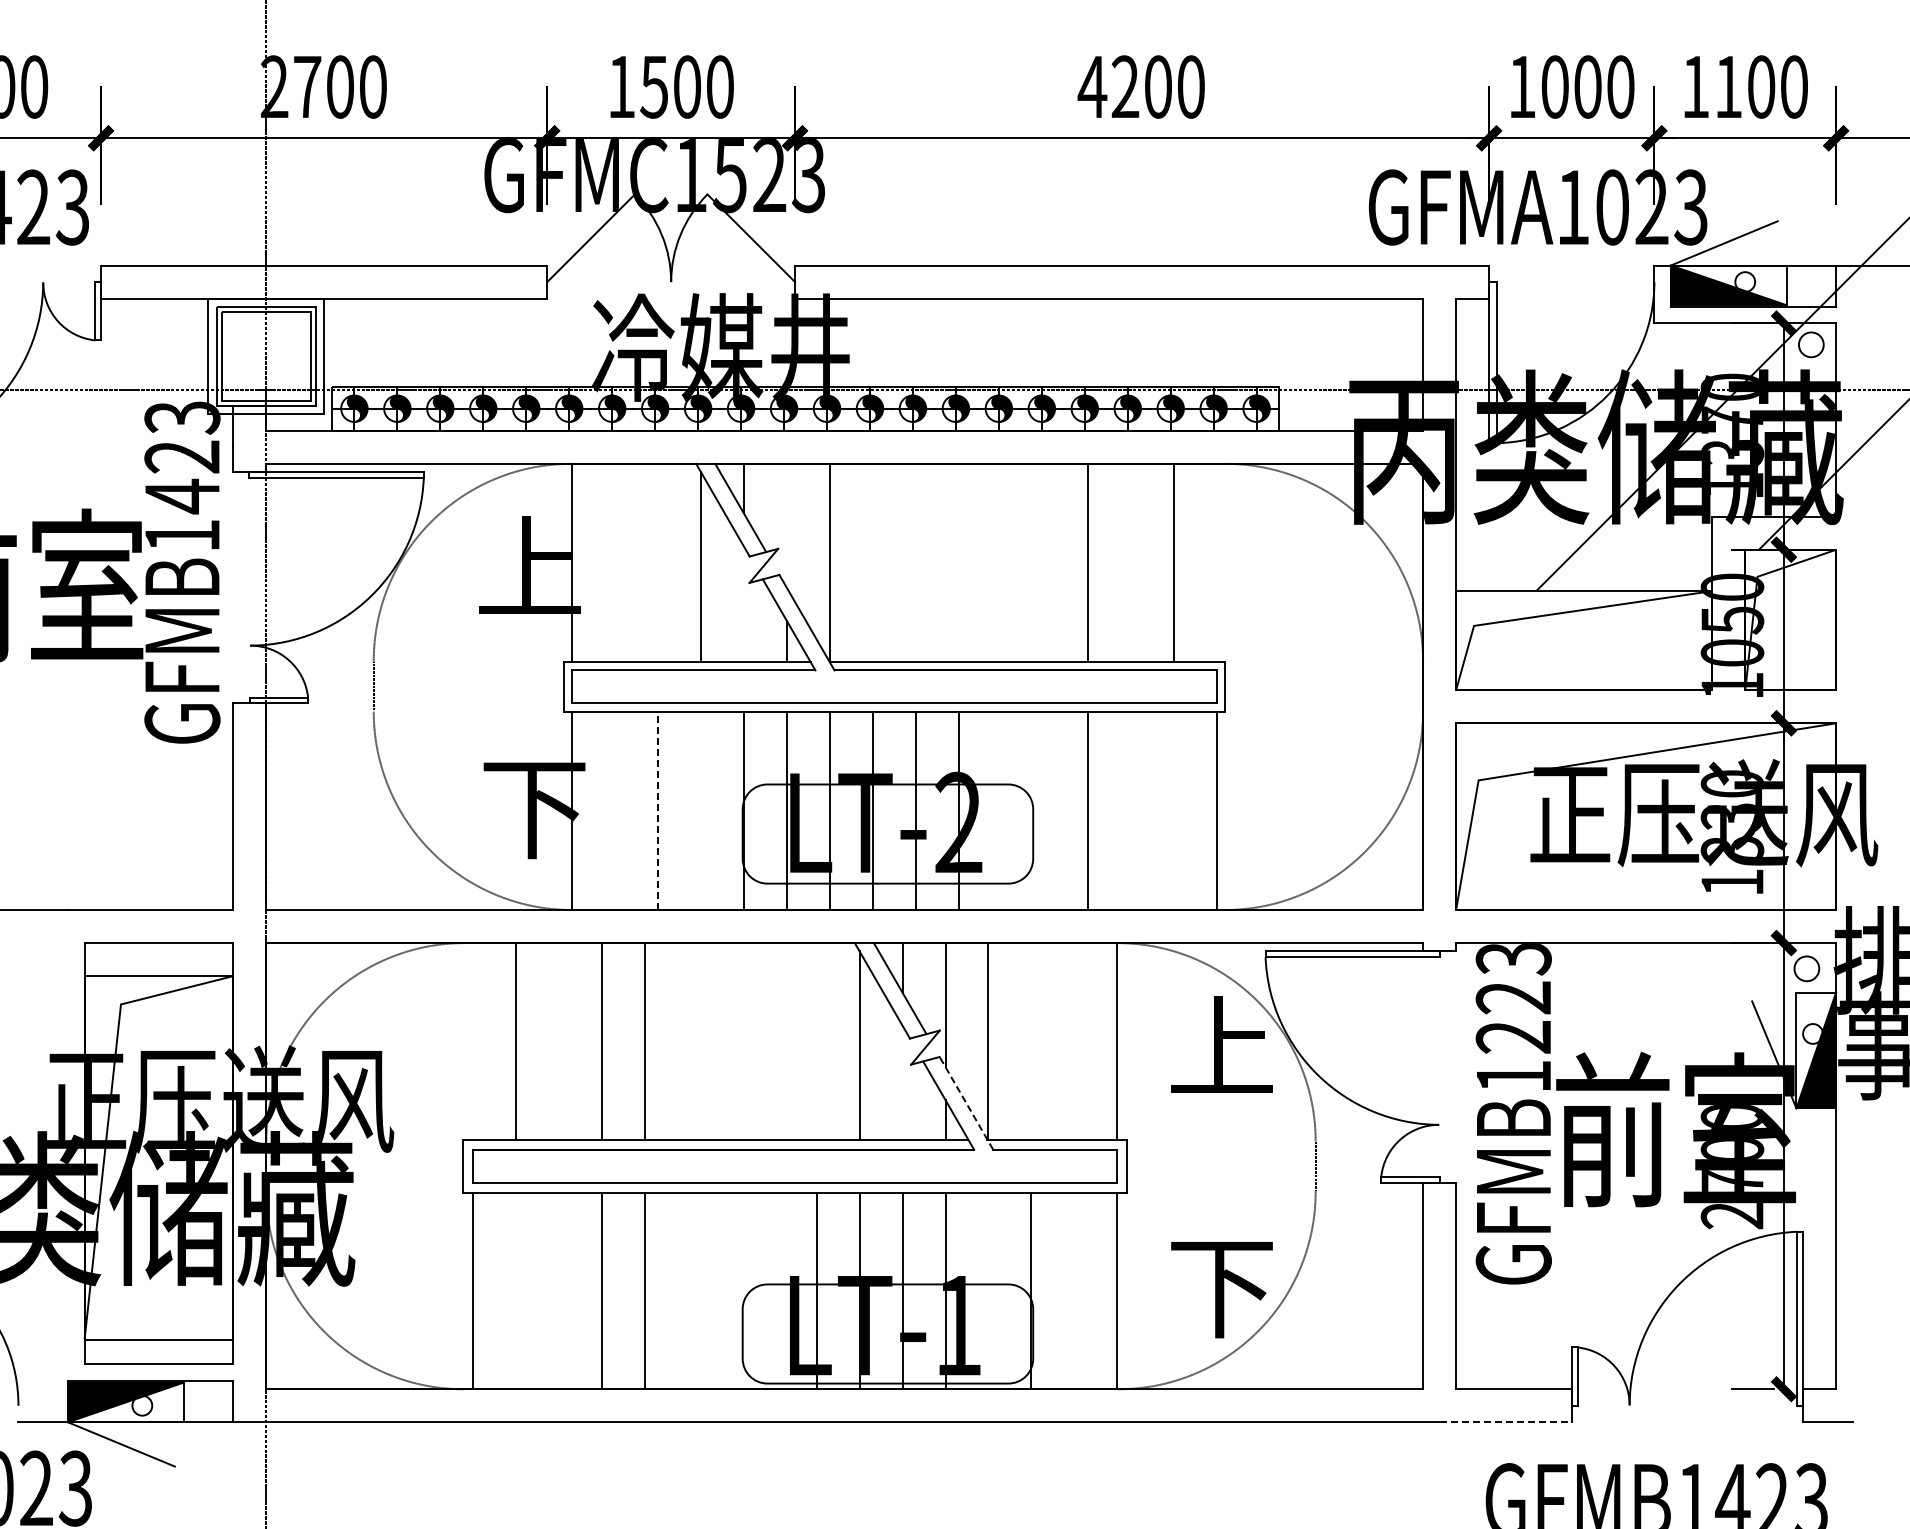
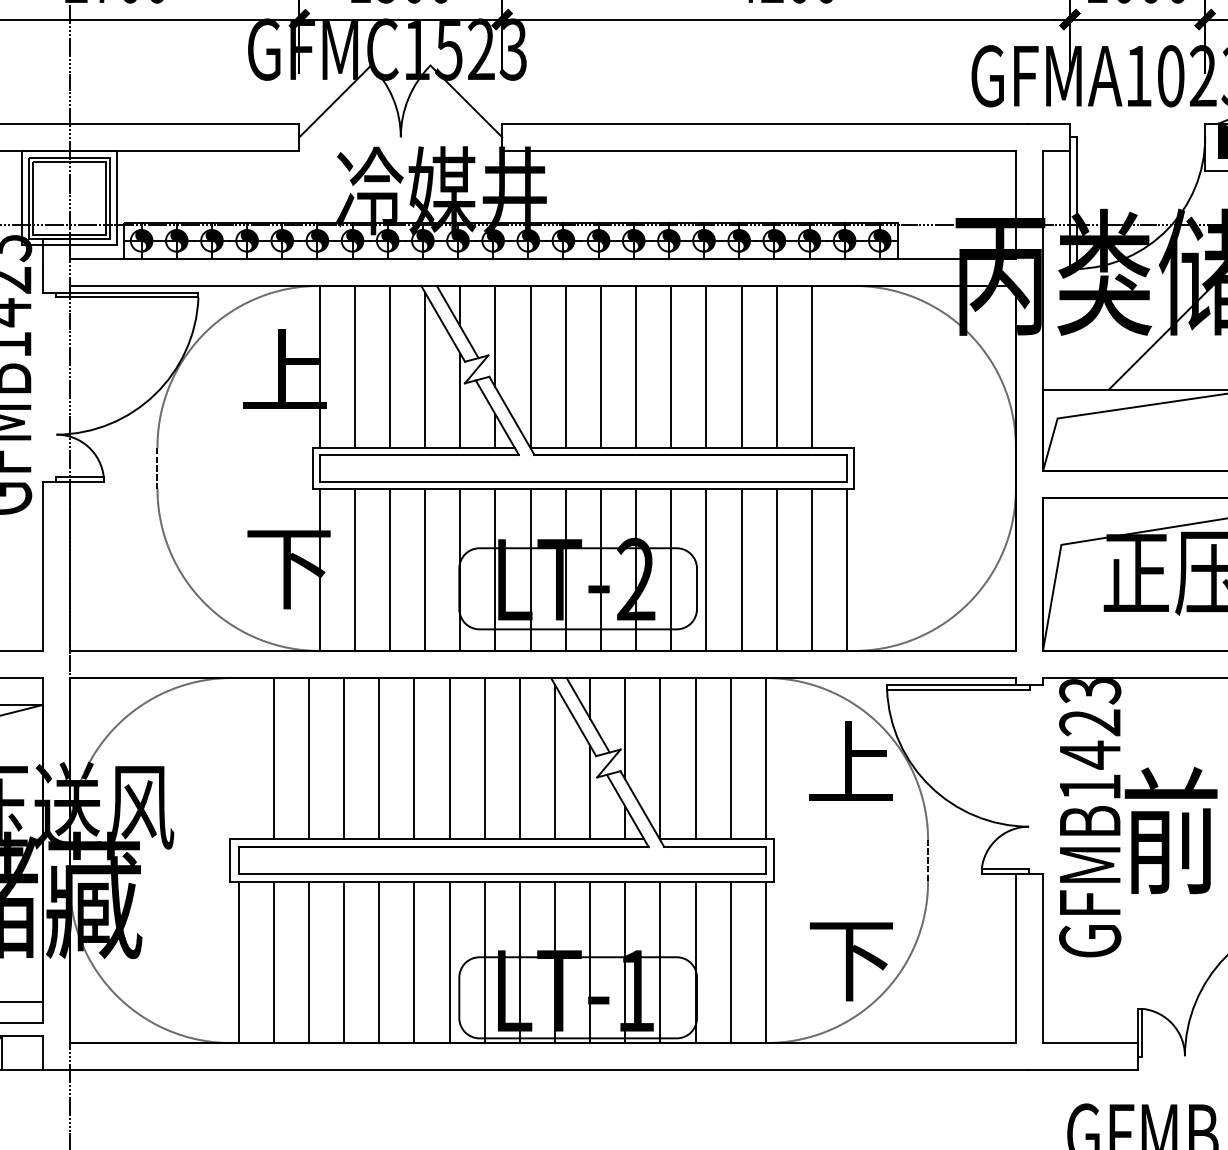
line: (786, 525) -> (495, 336), added
line: (615, 562) -> (355, 366), added
line: (657, 562) -> (389, 366), added
line: (872, 562) -> (565, 366), added
line: (915, 562) -> (600, 366), added
line: (958, 562) -> (635, 366), added
line: (1001, 562) -> (671, 366), added
line: (1044, 562) -> (706, 366), added
line: (1130, 562) -> (776, 366), added
line: (743, 604) -> (459, 401), added
line: (615, 810) -> (355, 569), added
line: (657, 810) -> (389, 569), dashed -> solid
line: (700, 810) -> (424, 569), added
line: (1001, 810) -> (671, 569), added
line: (1044, 810) -> (706, 569), added
line: (1130, 810) -> (776, 569), added
line: (1173, 810) -> (811, 569), added
text: (1512, 1037) -> (1089, 755), GFMB1223 -> GFMB1423
line: (558, 1041) -> (308, 758), added
line: (687, 1041) -> (414, 758), added
line: (730, 1041) -> (449, 758), added
line: (773, 1041) -> (484, 758), added
line: (816, 1041) -> (519, 758), added
line: (1031, 1041) -> (695, 758), added
line: (1074, 1041) -> (730, 758), added
line: (902, 1082) -> (590, 792), added
line: (966, 1102) -> (642, 808), dashed -> solid
line: (515, 1290) -> (273, 962), added
line: (558, 1290) -> (308, 962), added
line: (687, 1290) -> (414, 962), added
line: (730, 1290) -> (449, 962), added
line: (773, 1290) -> (484, 962), added
line: (988, 1290) -> (660, 962), added
line: (1074, 1290) -> (730, 962), added
line: (1506, 1422) -> (1084, 1070), dashed -> solid

